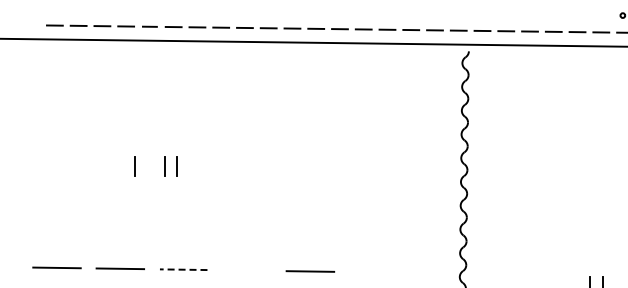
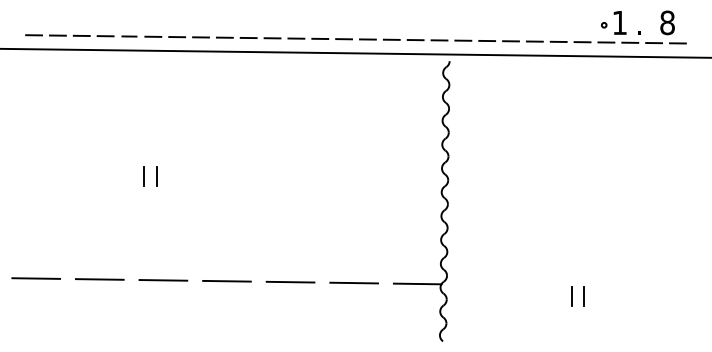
line: (134, 166) -> (113, 176), removed
line: (183, 269) -> (163, 280), dashed -> solid
line: (246, 269) -> (226, 280), added
line: (374, 271) -> (354, 282), added
line: (436, 272) -> (417, 283), added

